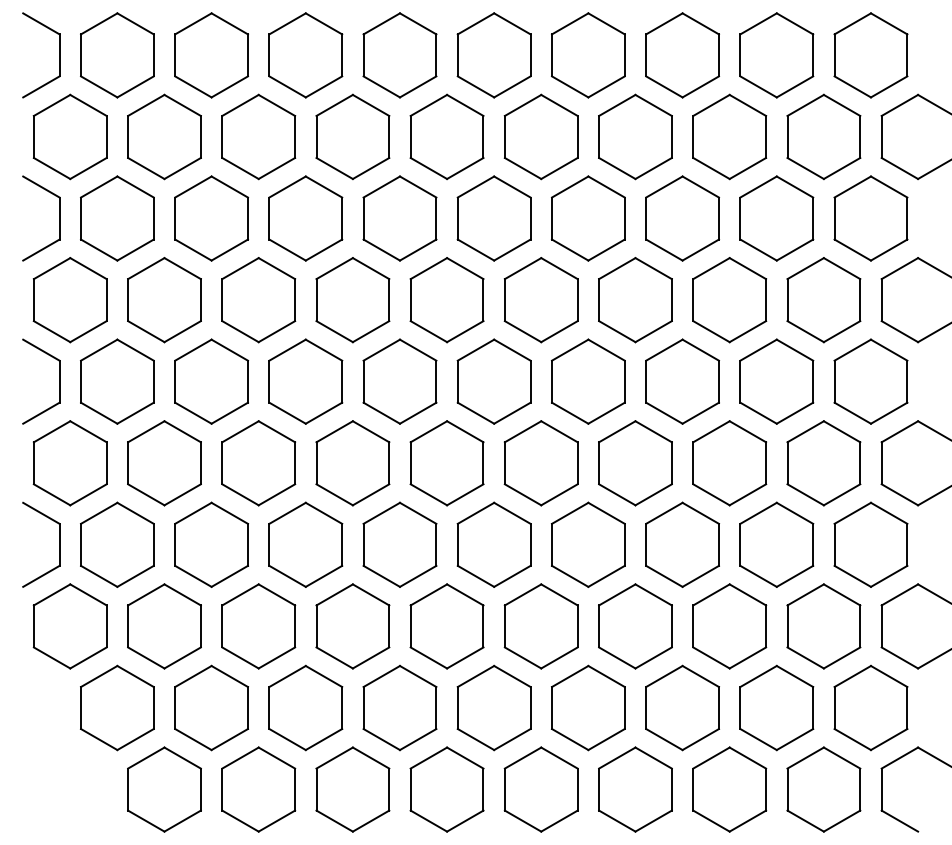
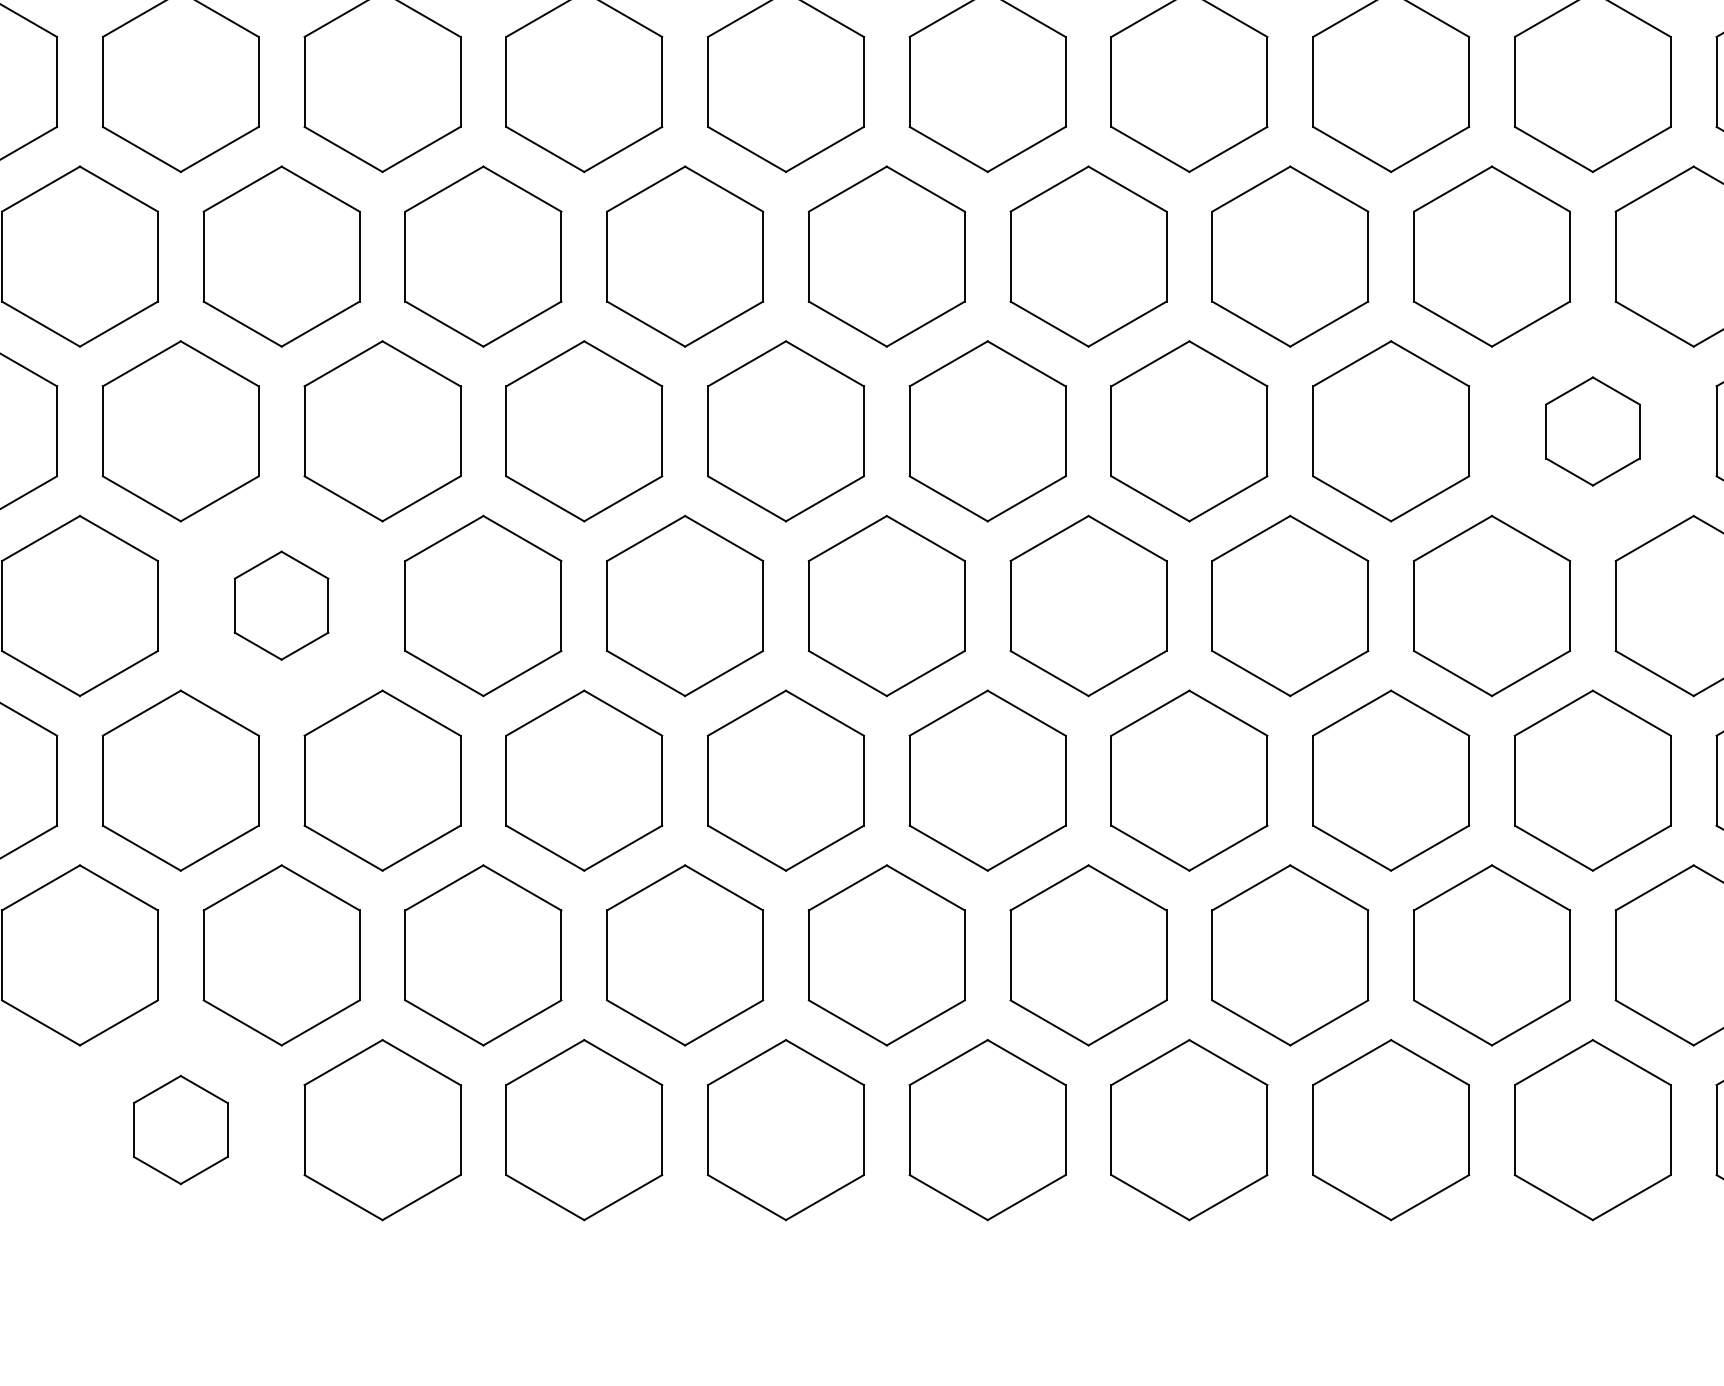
part: (823, 463) -> (1592, 431), size x0.6
part: (211, 544) -> (281, 605), size x0.6
part: (164, 789) -> (180, 1129), size x0.6

